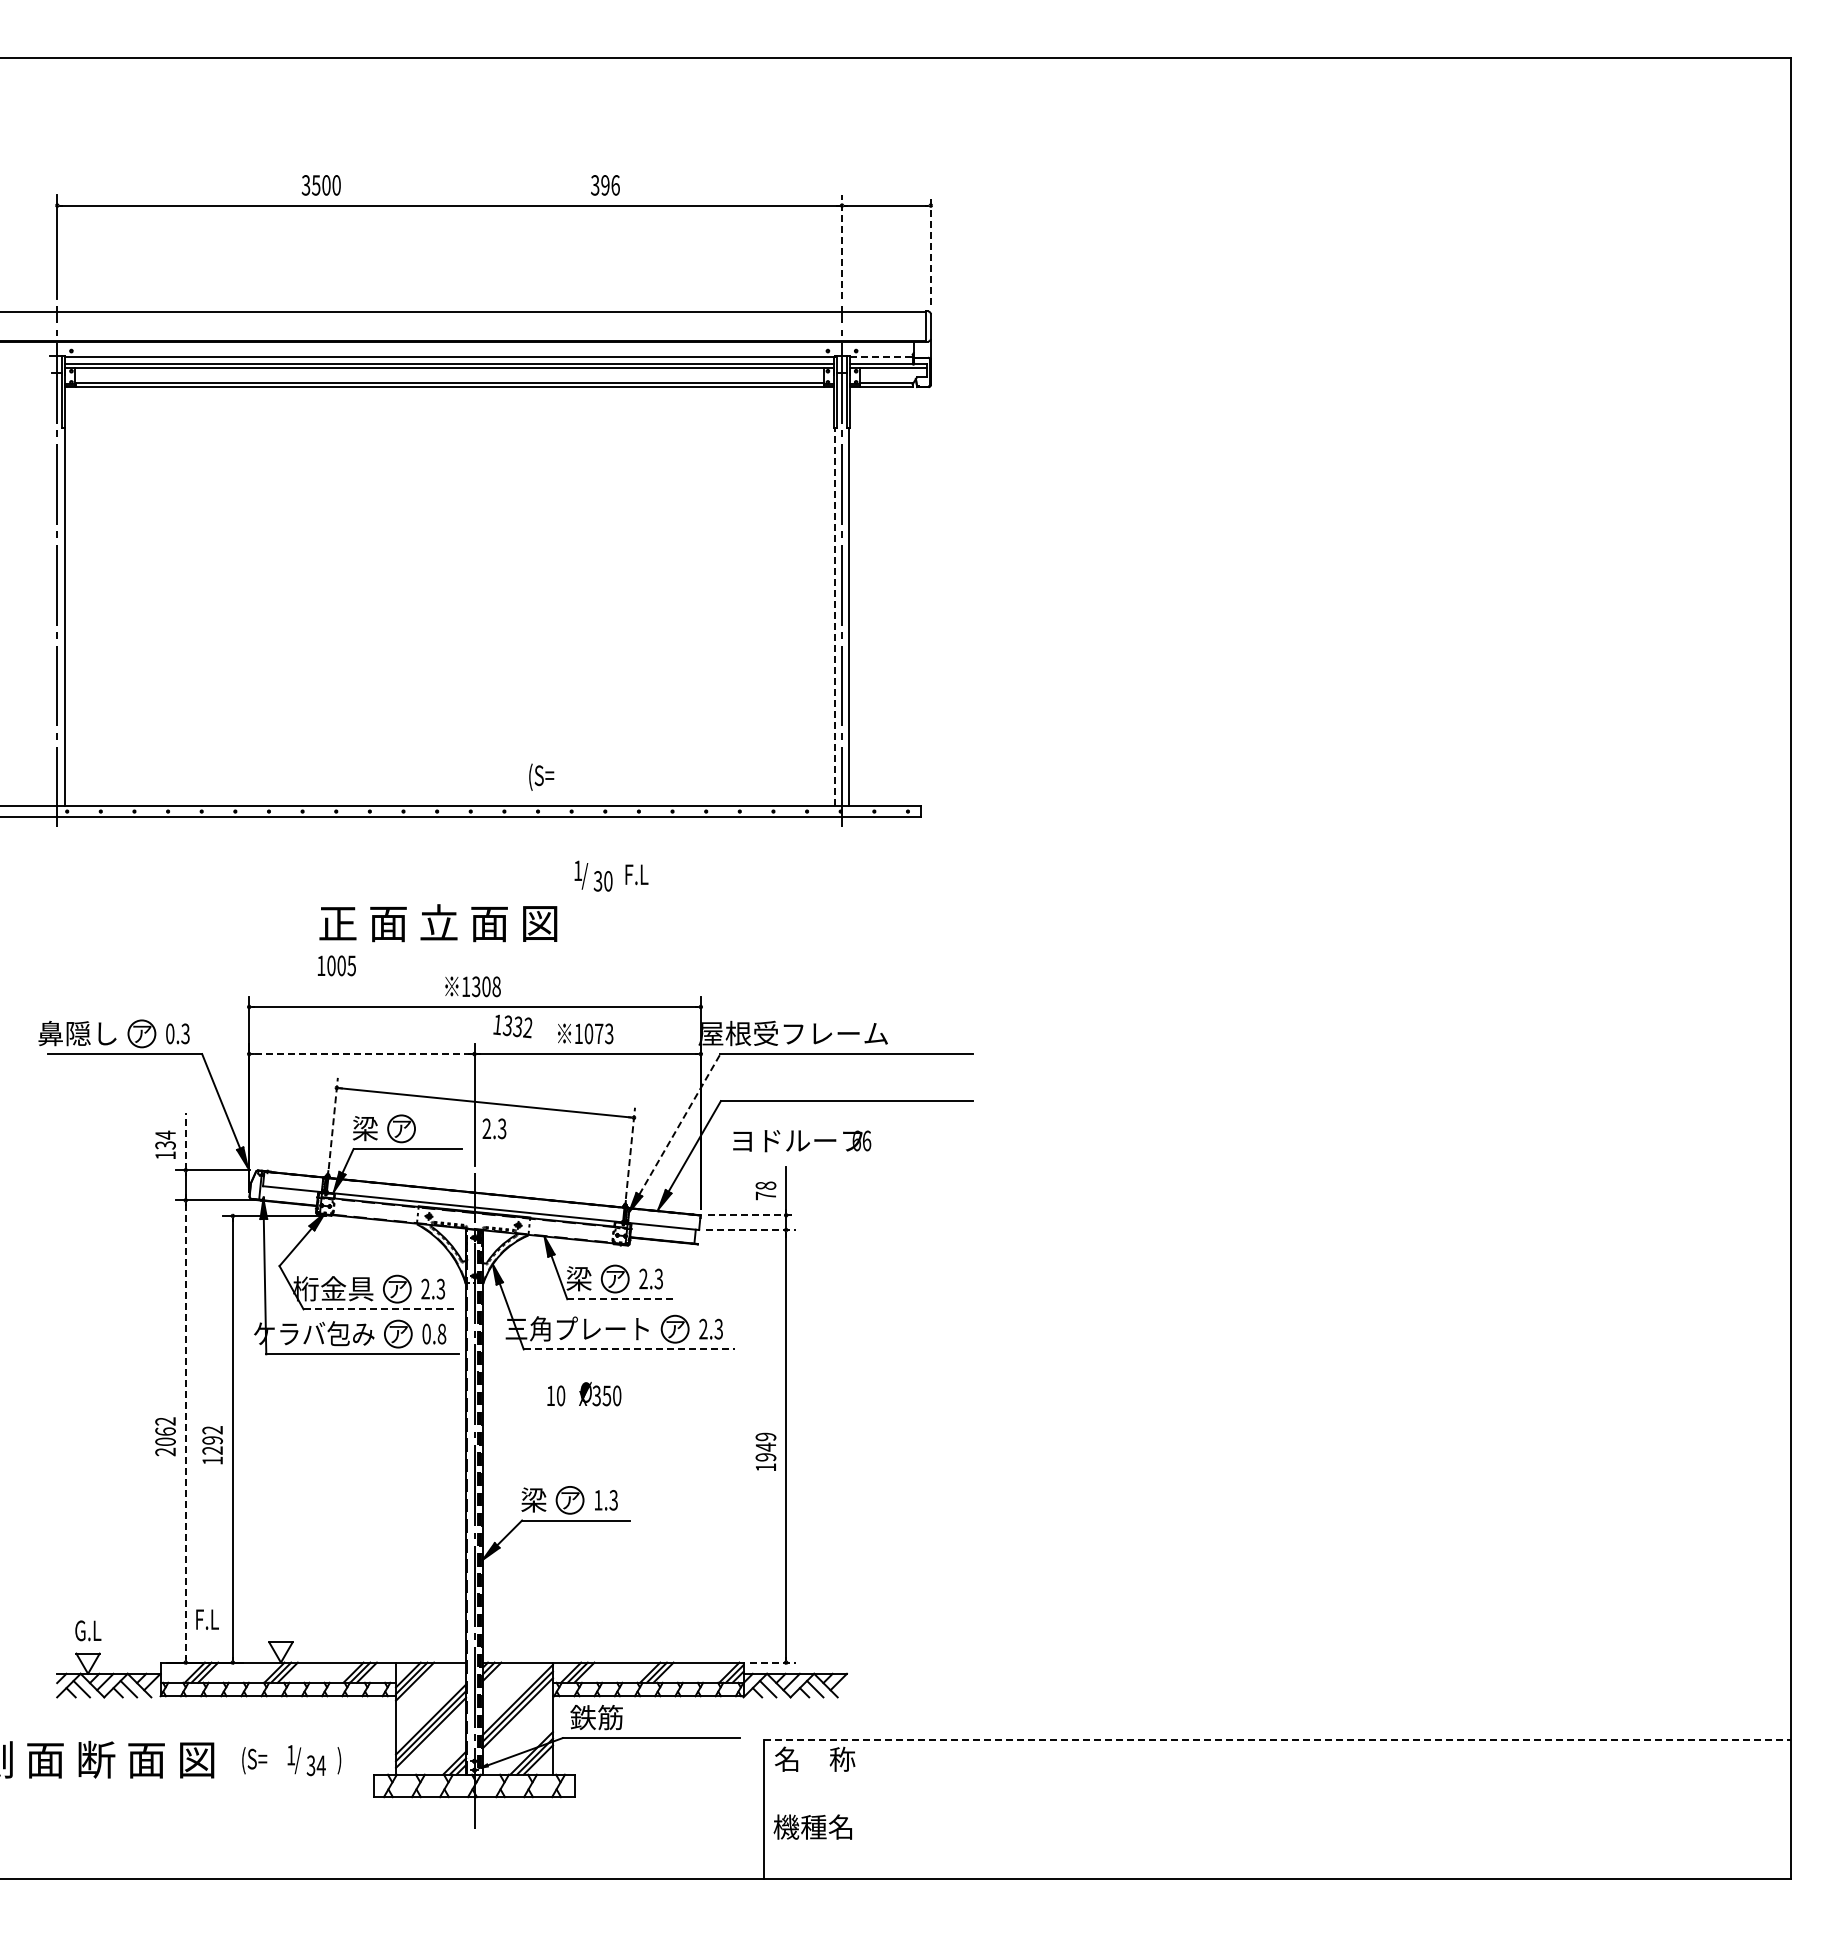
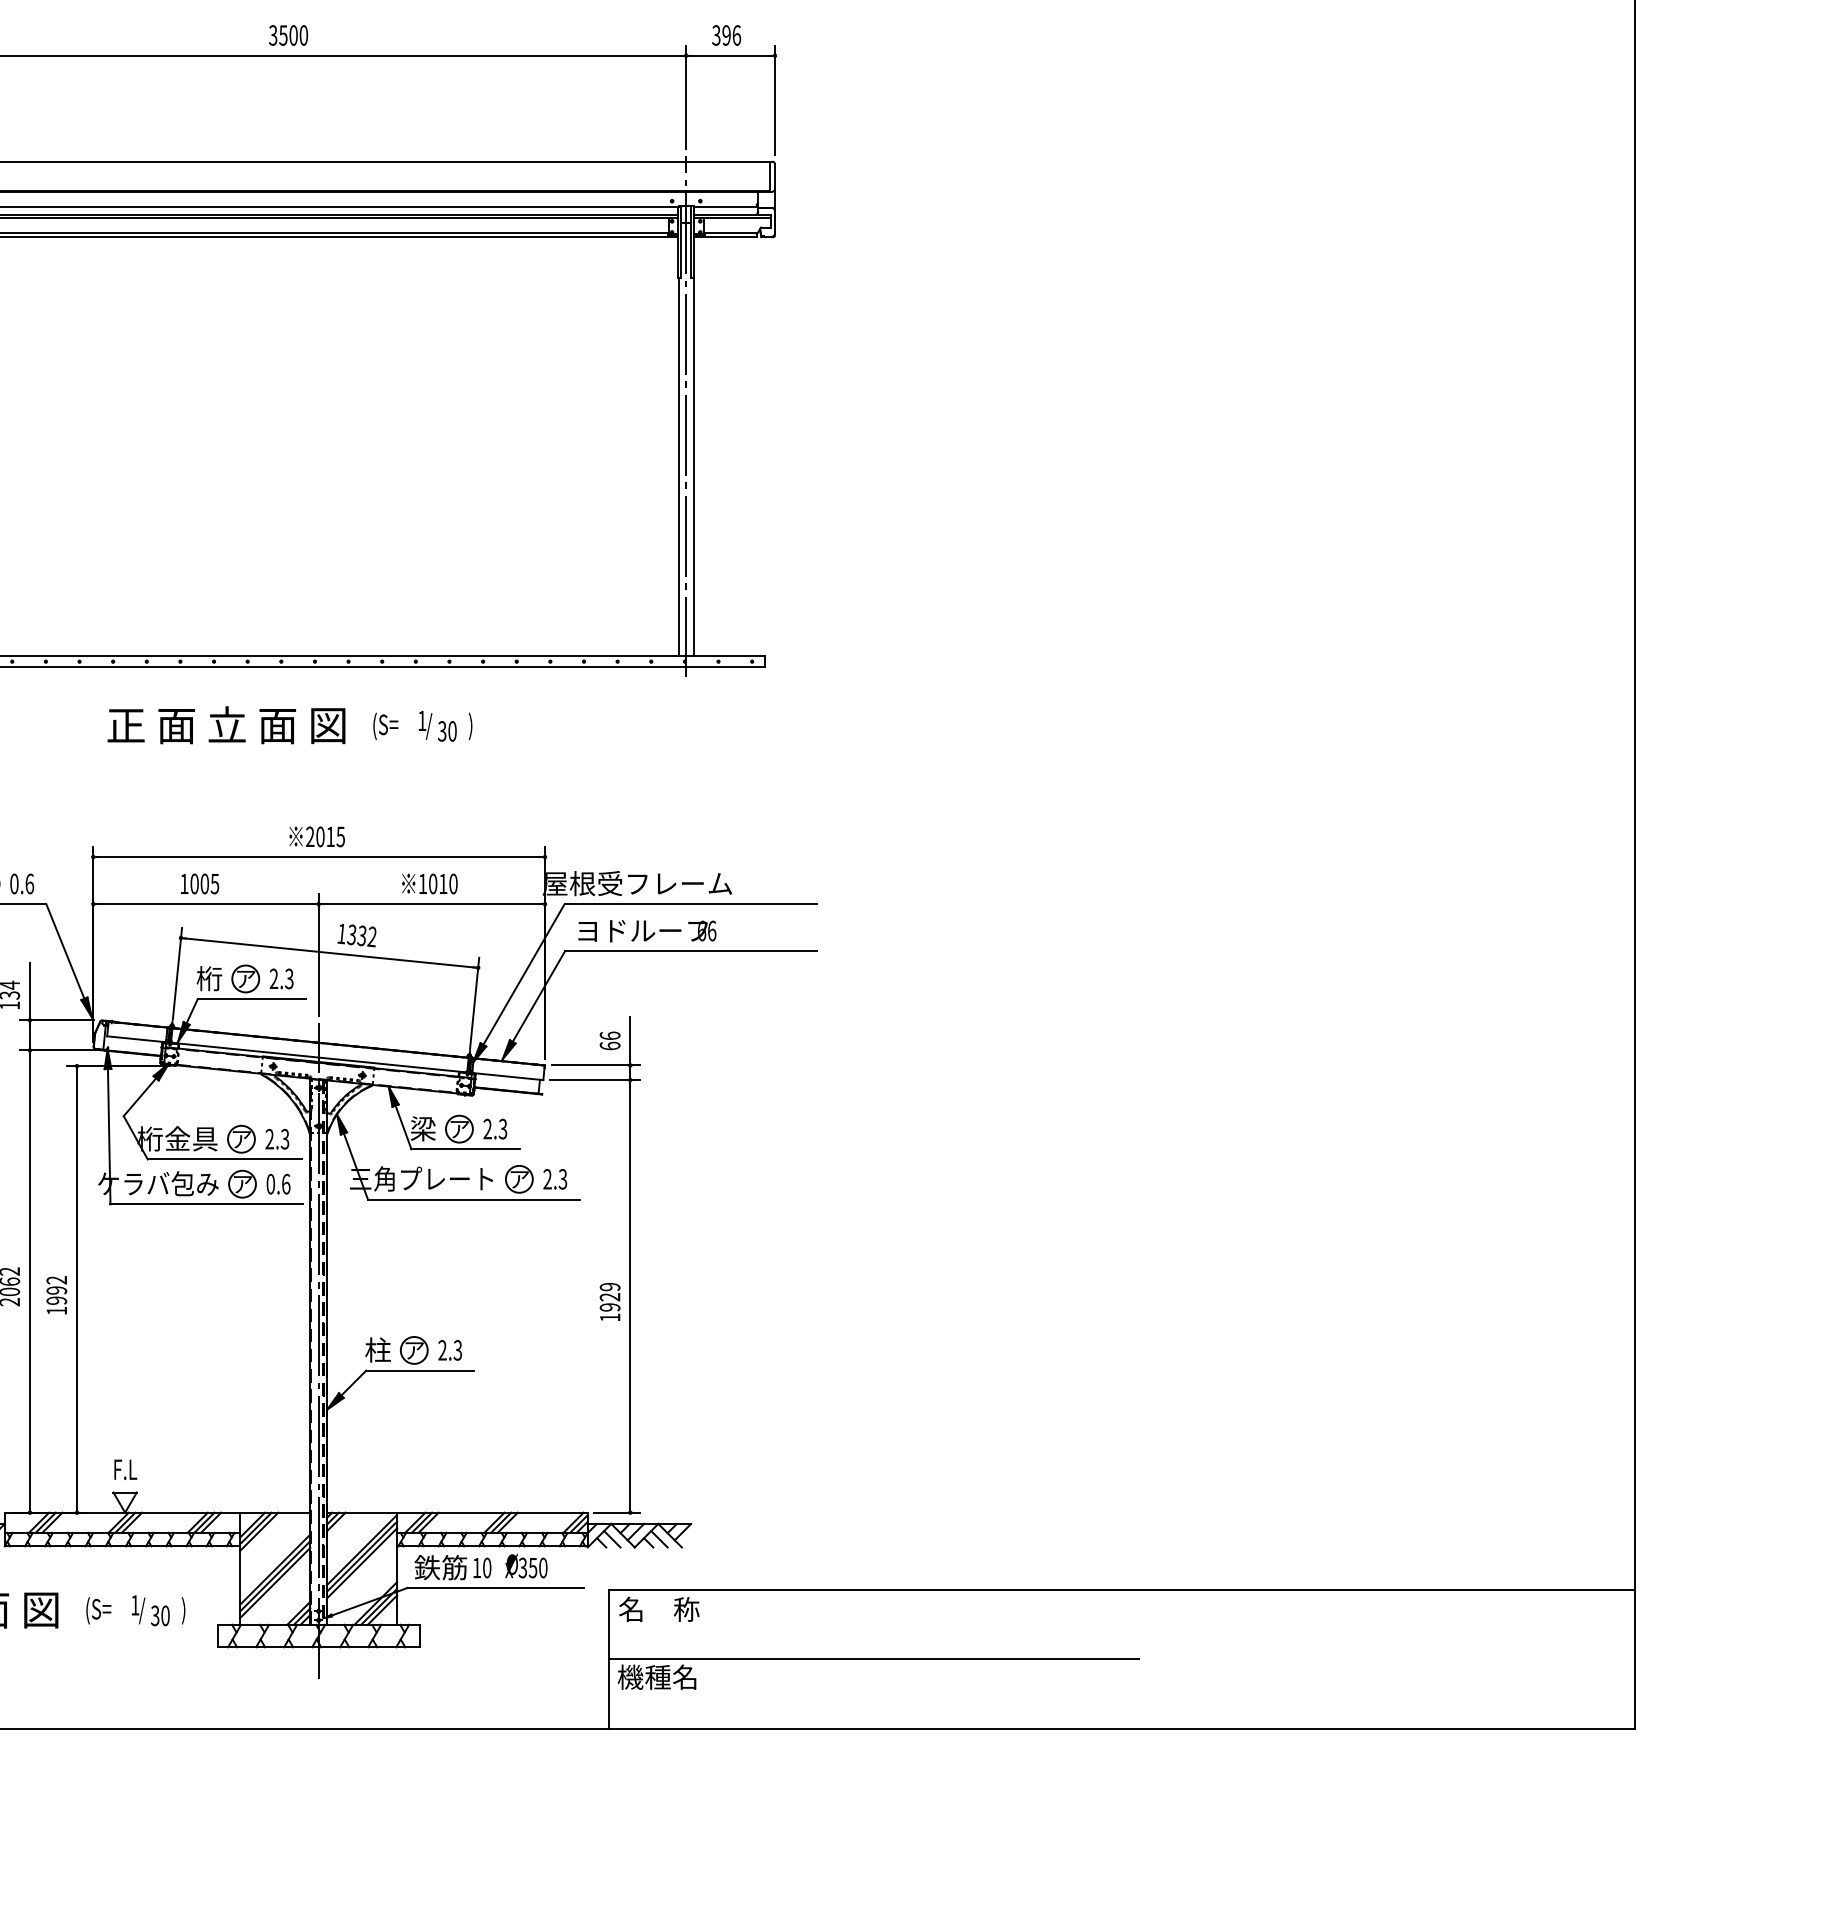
text: (320, 185) -> (287, 35), moved
text: (605, 185) -> (726, 35), moved
line: (842, 247) -> (686, 97), dashed -> solid
line: (930, 250) -> (774, 100), dashed -> solid
line: (881, 357) -> (725, 207), dashed -> solid
line: (834, 616) -> (678, 466), dashed -> solid
text: (541, 776) -> (385, 725), moved
text: (636, 875) -> (480, 725), F.L -> )
text: (438, 923) -> (226, 725), moved
text: (336, 965) -> (199, 883), moved
text: (480, 986) -> (324, 836), 1308 -> 2015
text: (512, 1026) -> (356, 935), moved
text: (185, 1033) -> (29, 883), 0.3 -> 0.6
text: (604, 1033) -> (448, 883), 1073 -> 1010
line: (361, 1054) -> (205, 904), dashed -> solid
line: (333, 1123) -> (177, 973), dashed -> solid
line: (680, 1123) -> (524, 973), dashed -> solid
text: (364, 1128) -> (208, 978), 梁 -> 桁
text: (494, 1128) -> (281, 978), moved
line: (185, 1141) -> (29, 991), dashed -> solid
text: (802, 1141) -> (647, 931), moved
line: (630, 1153) -> (474, 1003), dashed -> solid
text: (765, 1190) -> (609, 1040), 78 -> 66
line: (752, 1215) -> (596, 1065), dashed -> solid
line: (751, 1230) -> (595, 1080), dashed -> solid
line: (621, 1299) -> (465, 1149), dashed -> solid
line: (380, 1309) -> (224, 1159), dashed -> solid
text: (441, 1333) -> (285, 1183), 0.8 -> 0.6
line: (629, 1349) -> (473, 1199), dashed -> solid
text: (584, 1394) -> (510, 1566), moved
line: (185, 1431) -> (29, 1281), dashed -> solid
text: (765, 1446) -> (609, 1296), 1949 -> 1929
text: (212, 1450) -> (56, 1300), 1292 -> 1992
text: (533, 1499) -> (377, 1349), 梁 -> 柱
text: (598, 1500) -> (442, 1350), 1.3 -> 2.3
text: (207, 1619) -> (125, 1469), moved
line: (773, 1662) -> (617, 1512), dashed -> solid
line: (1278, 1739) -> (1122, 1589), dashed -> solid
text: (320, 1765) -> (164, 1615), 34 -> 30
line: (1029, 1809) -> (873, 1659), added

